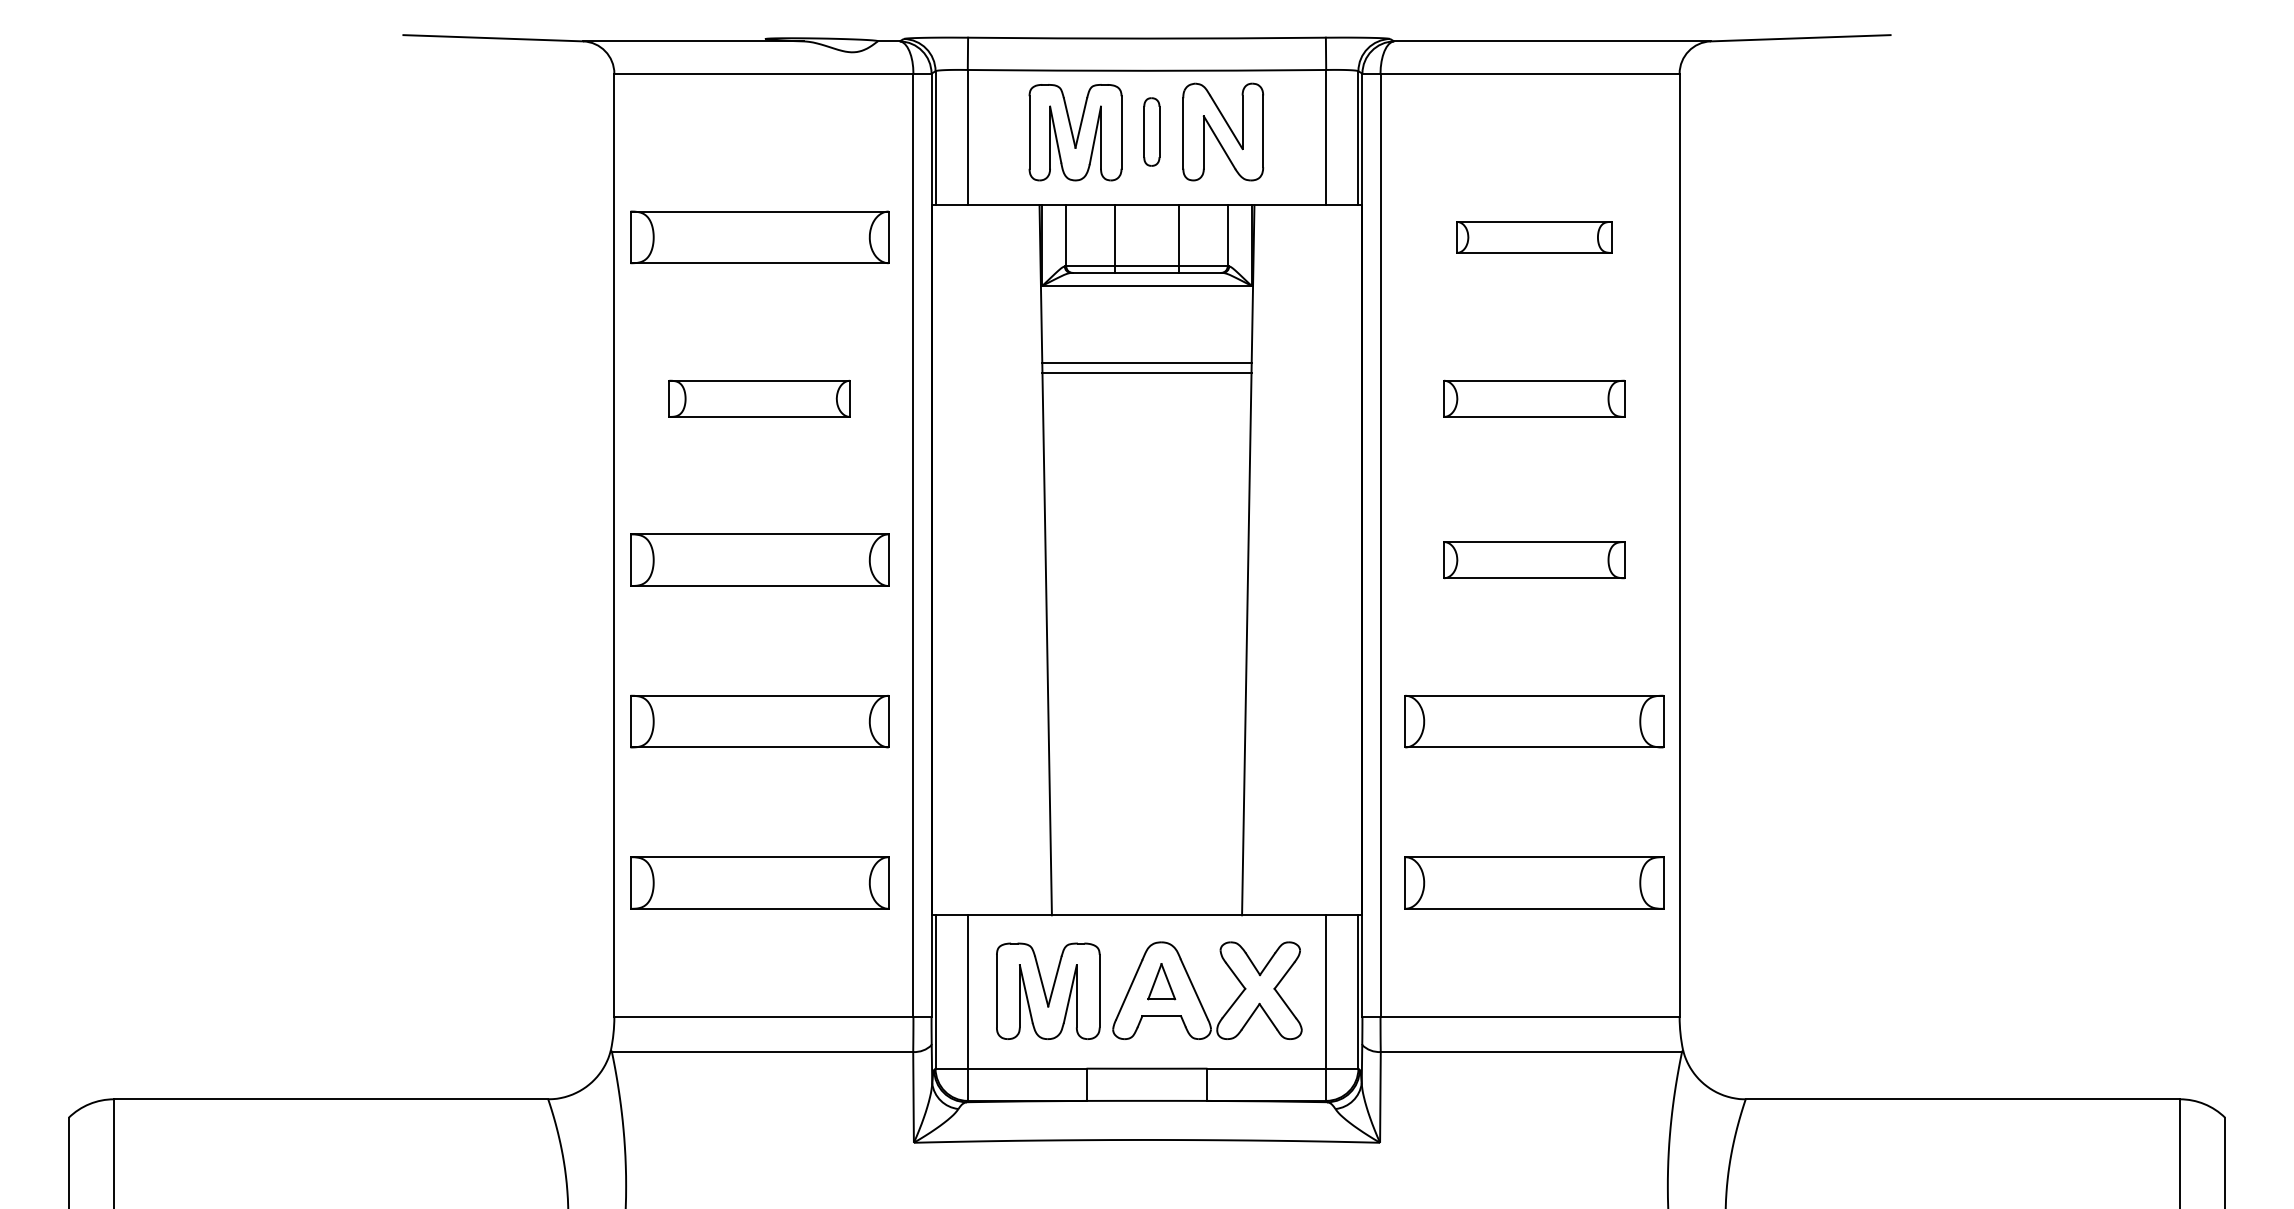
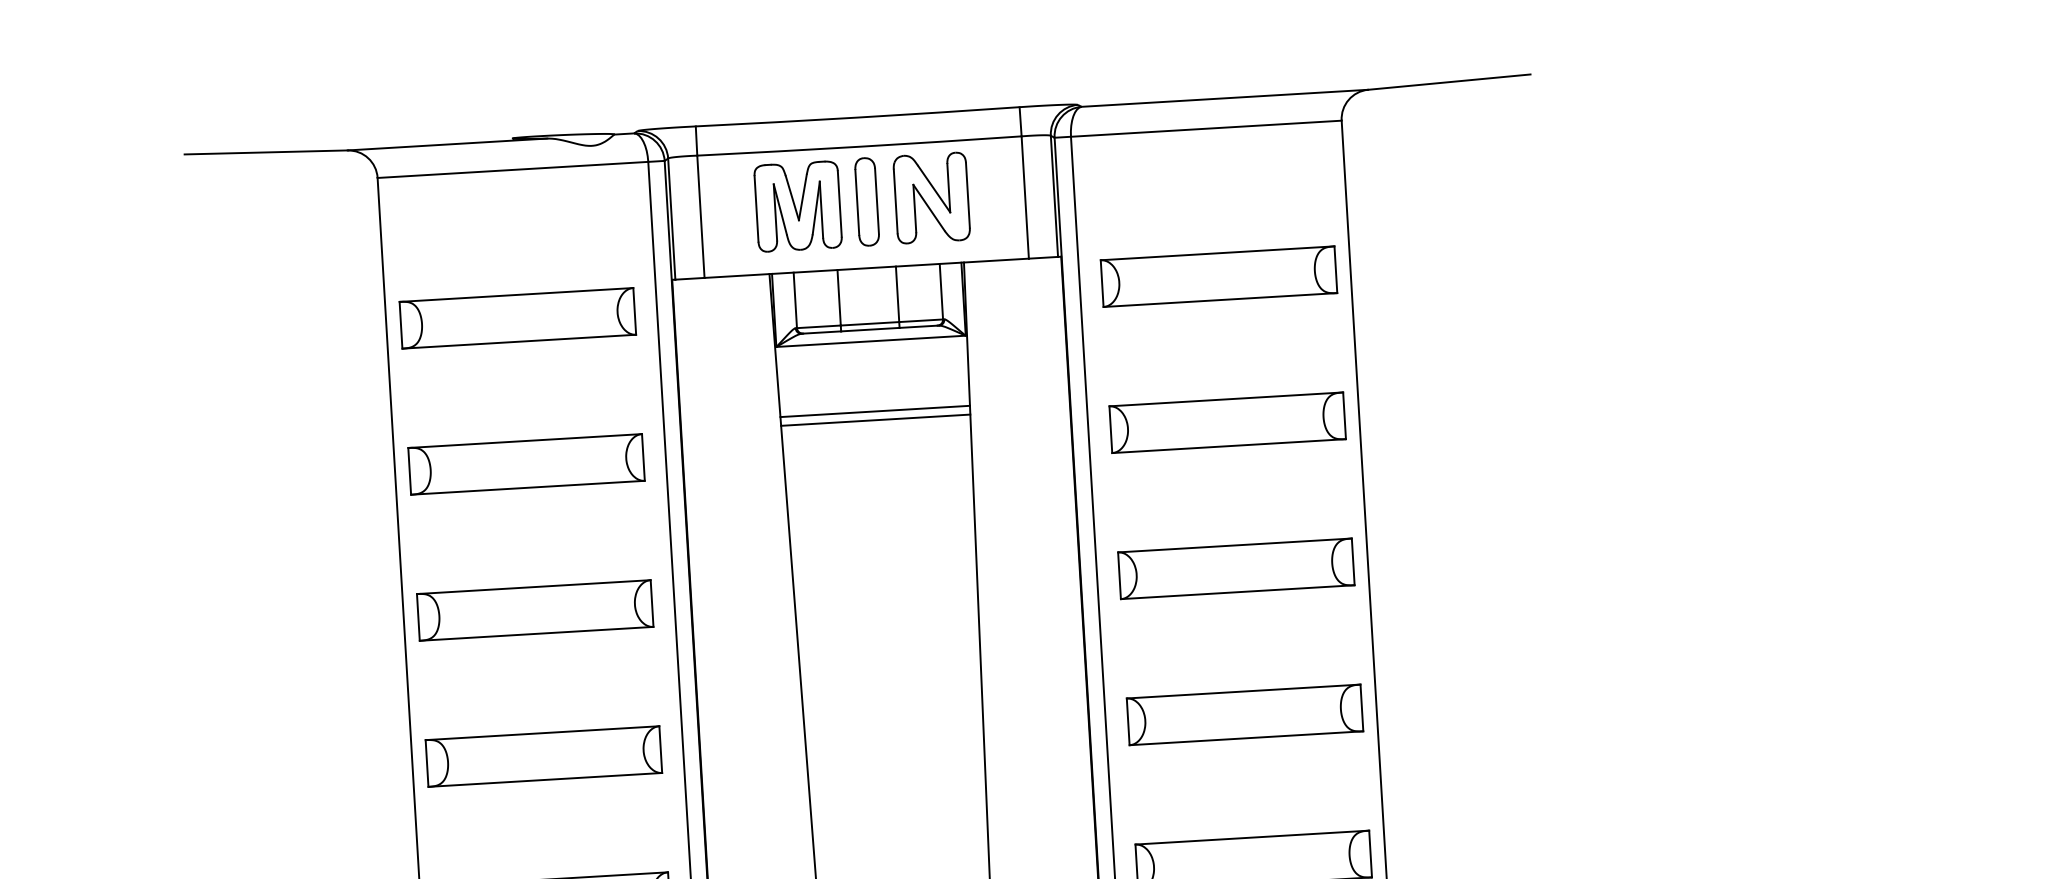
part: (1151, 131) -> (866, 201), size x1.43
part: (1534, 237) -> (1219, 276), size x1.67
part: (759, 398) -> (526, 464), size x1.43
part: (1534, 398) -> (1227, 422), size x1.43
part: (1534, 559) -> (1236, 568), size x1.43

